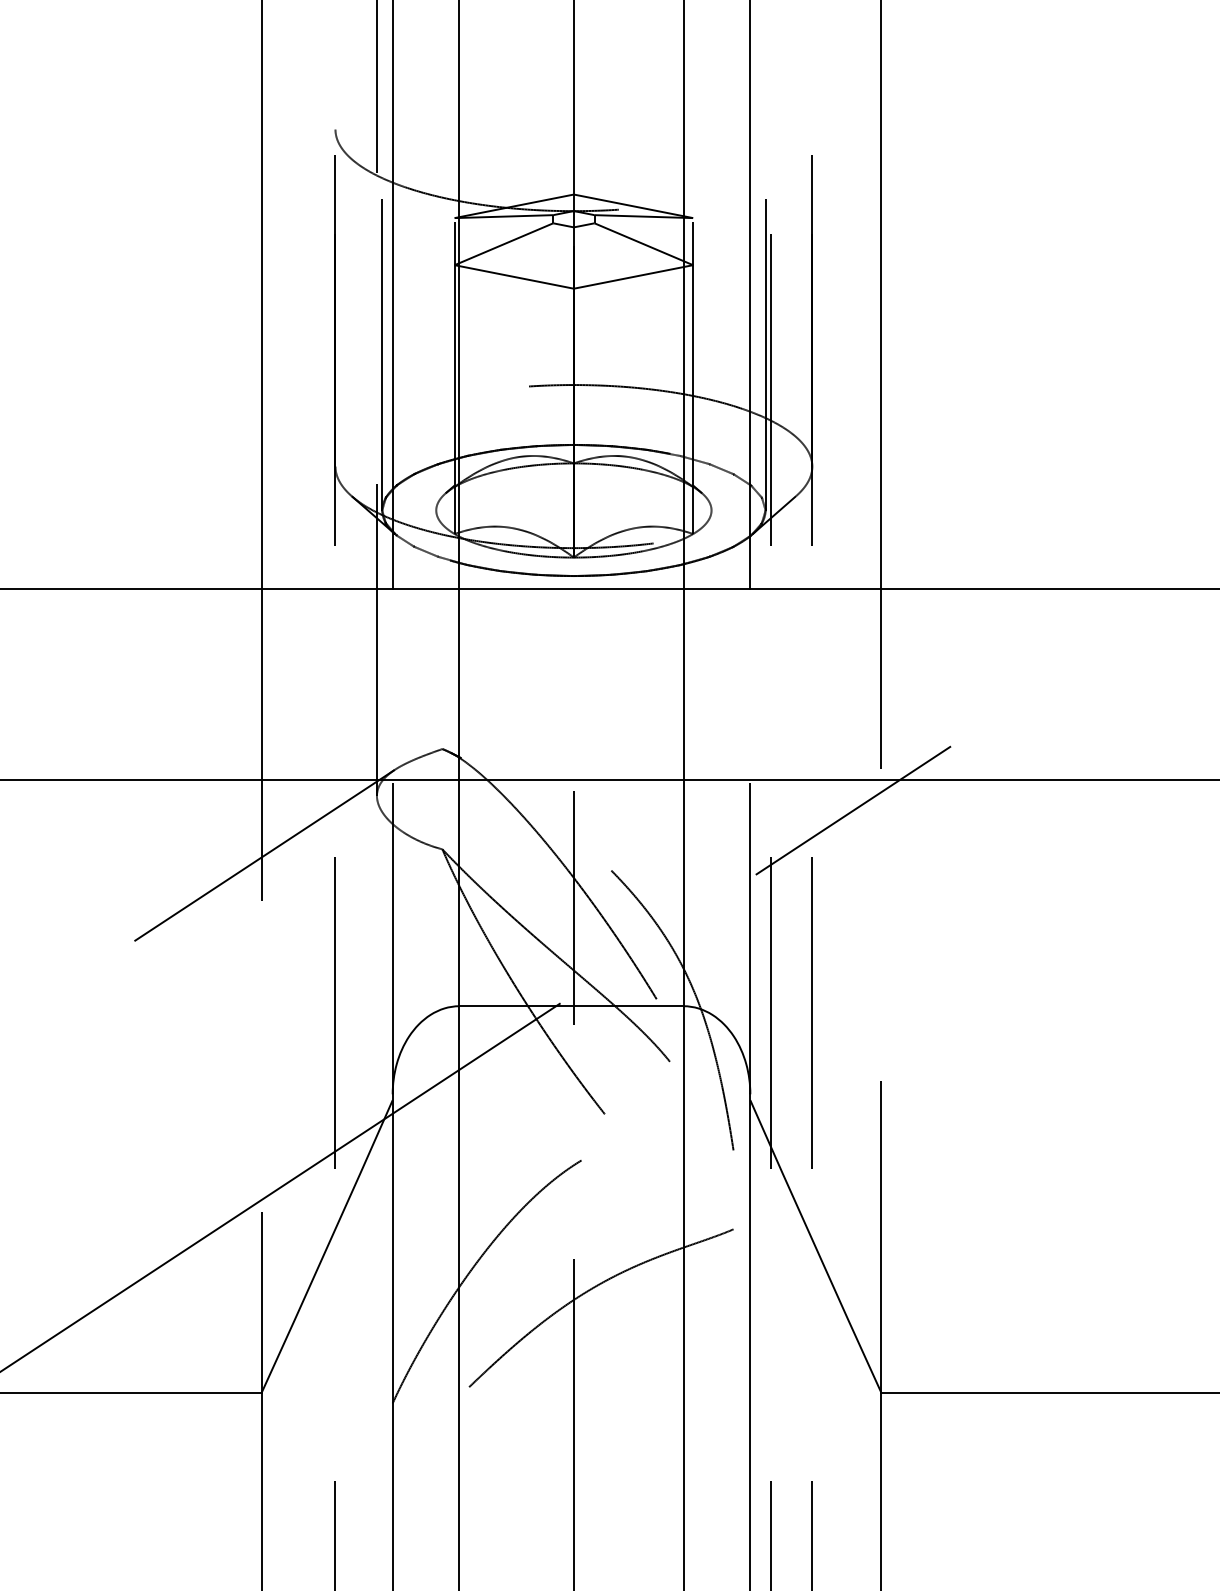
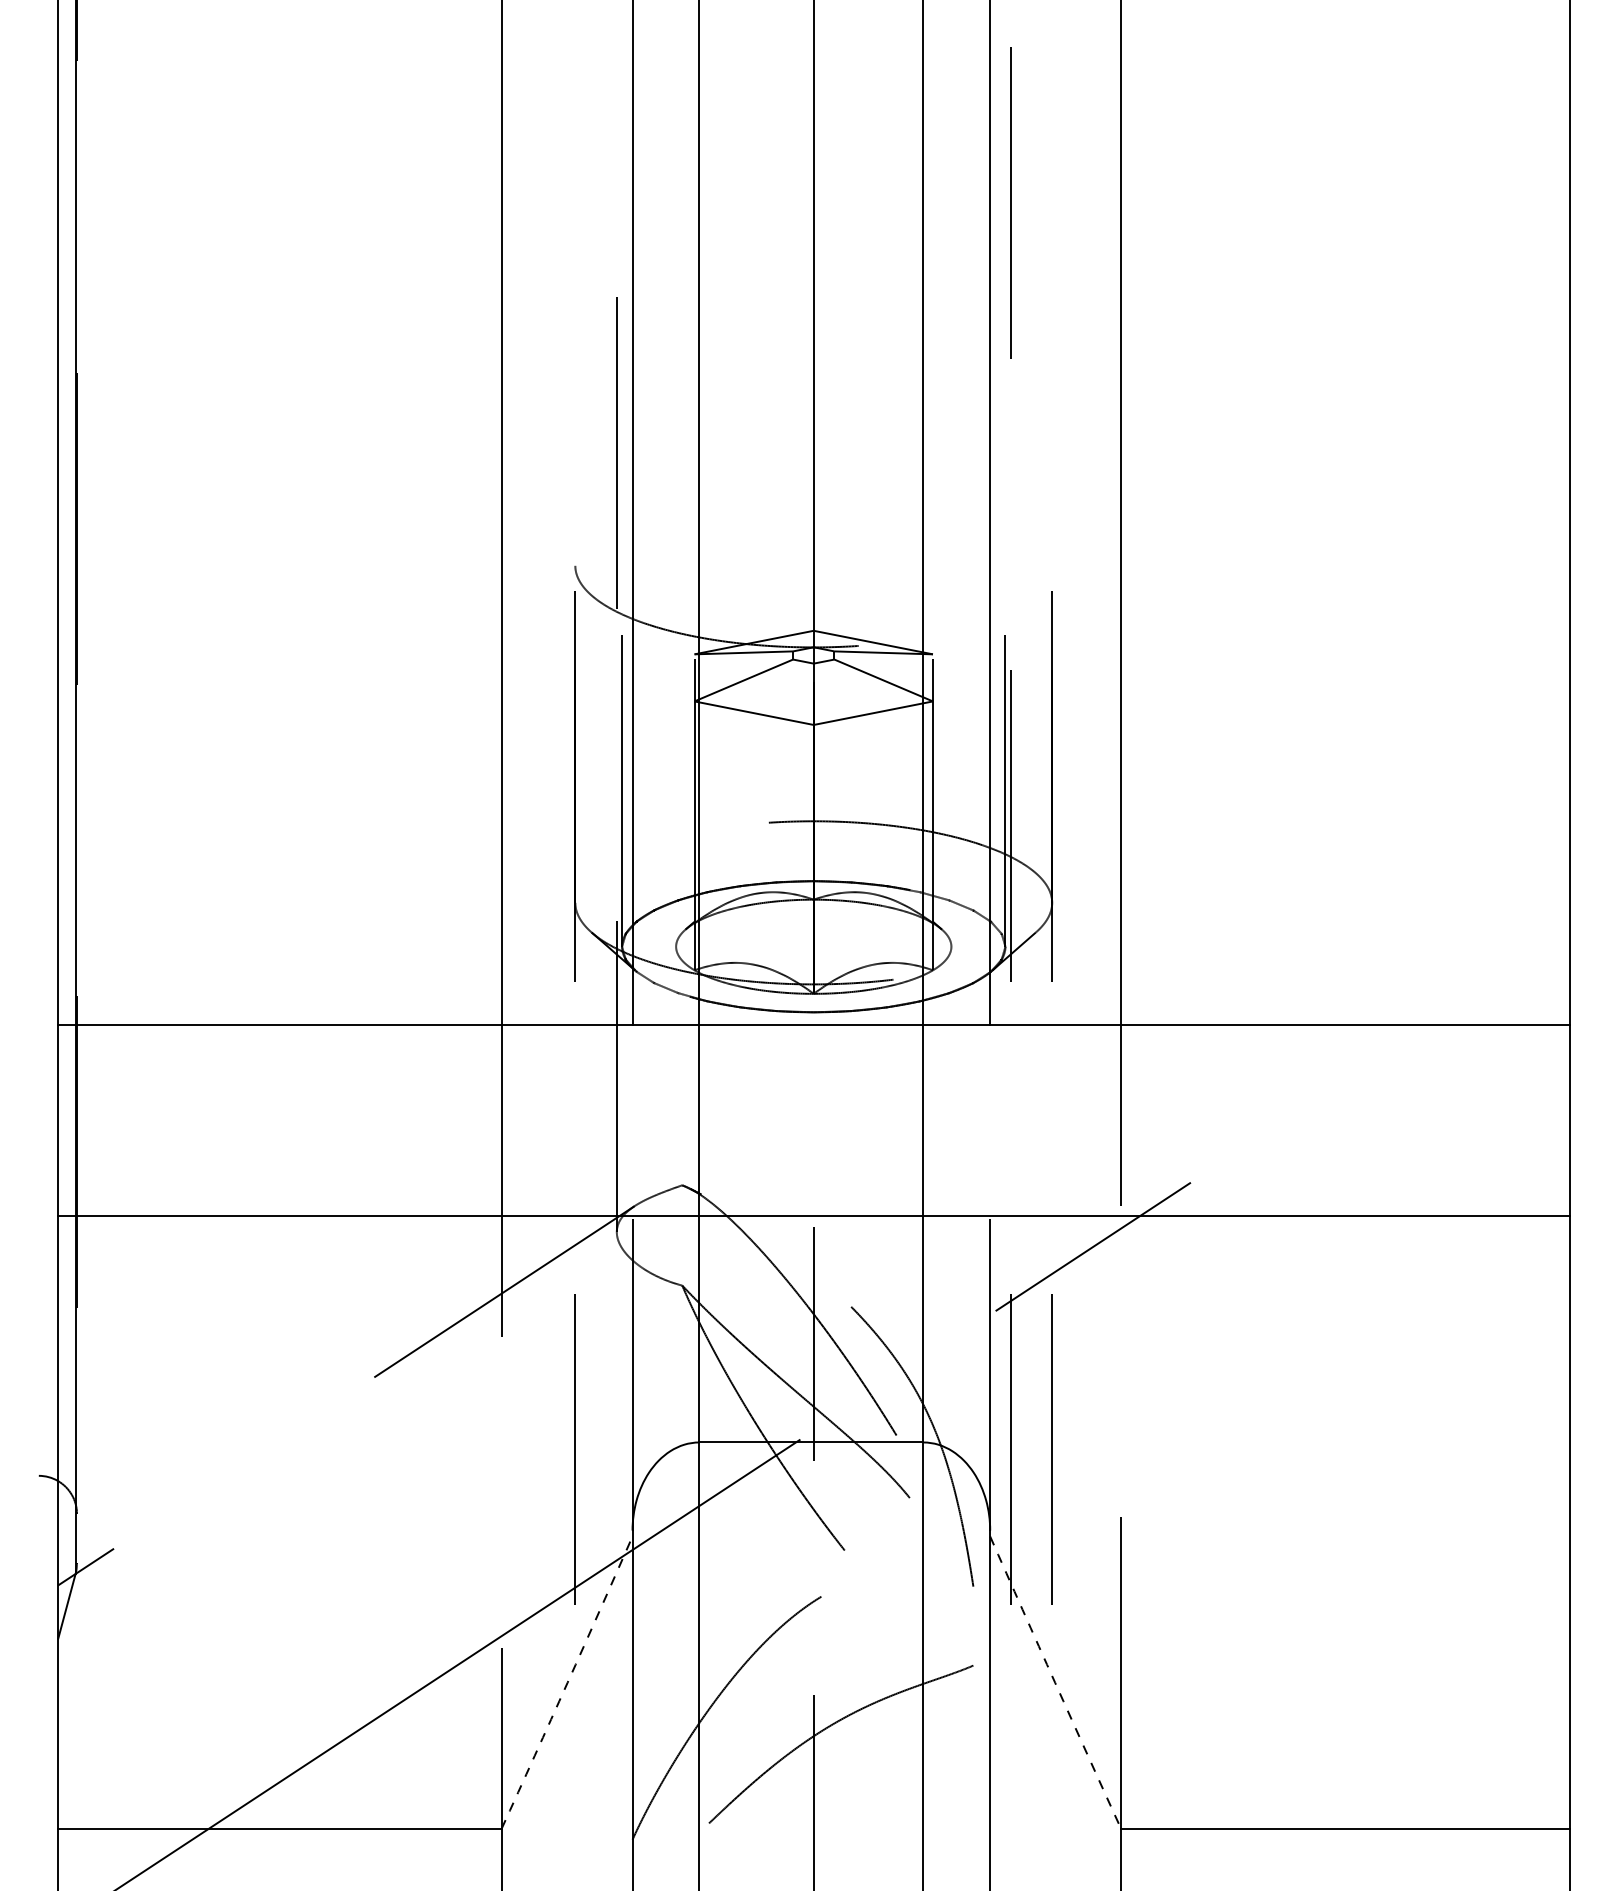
arc: (327, 1246) -> (567, 1682), solid -> dashed
arc: (815, 1246) -> (1055, 1682), solid -> dashed

